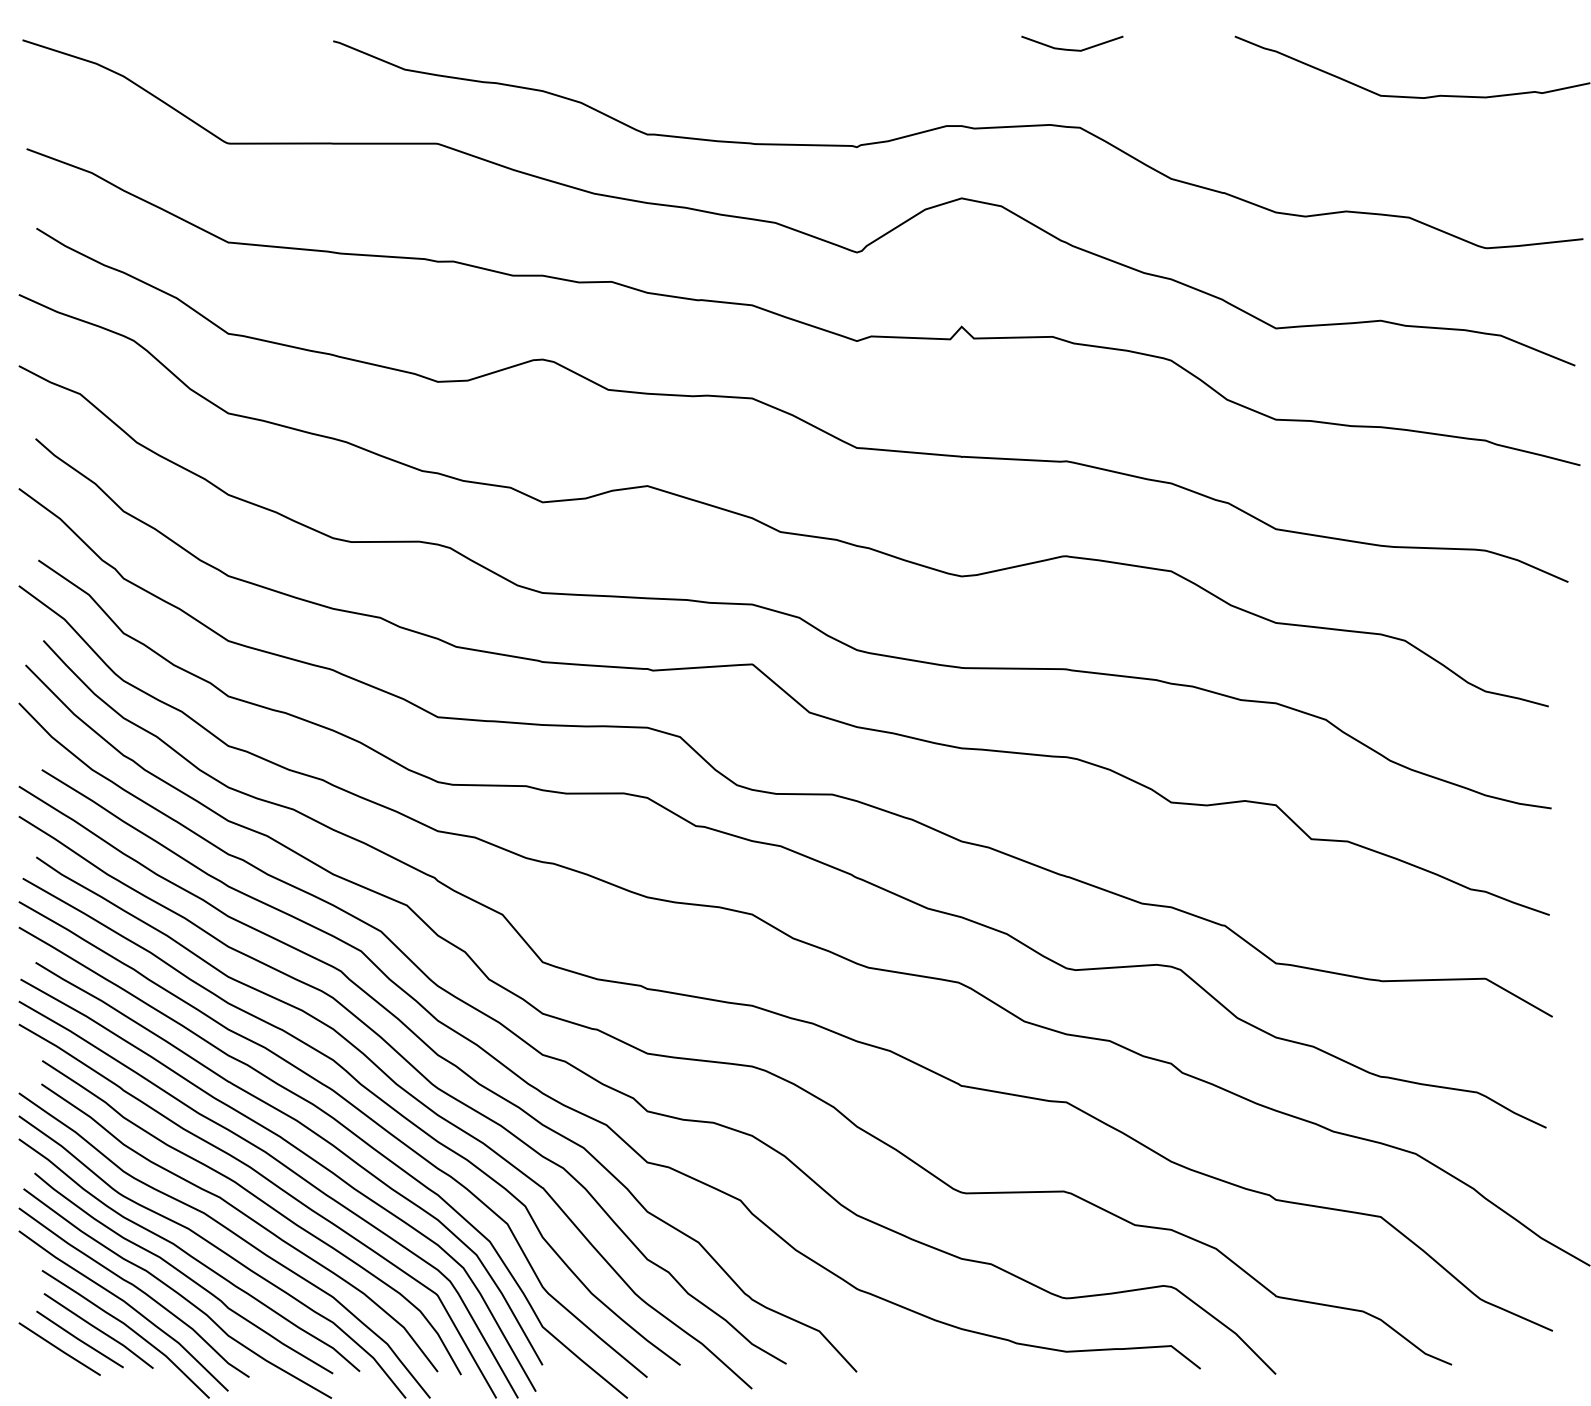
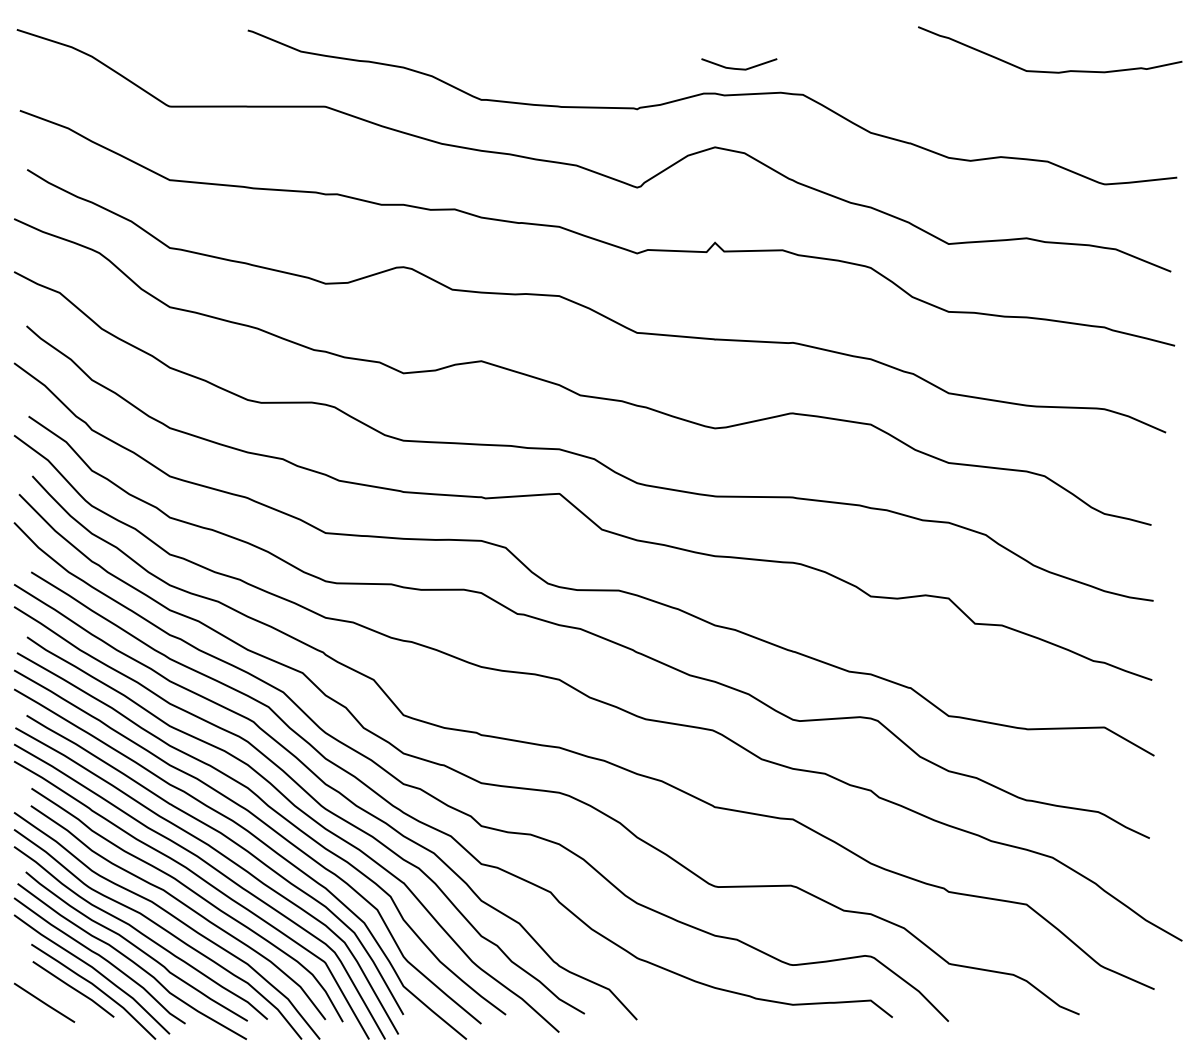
line: (1072, 49) -> (739, 68), moved
line: (79, 1339) -> (59, 995), removed

